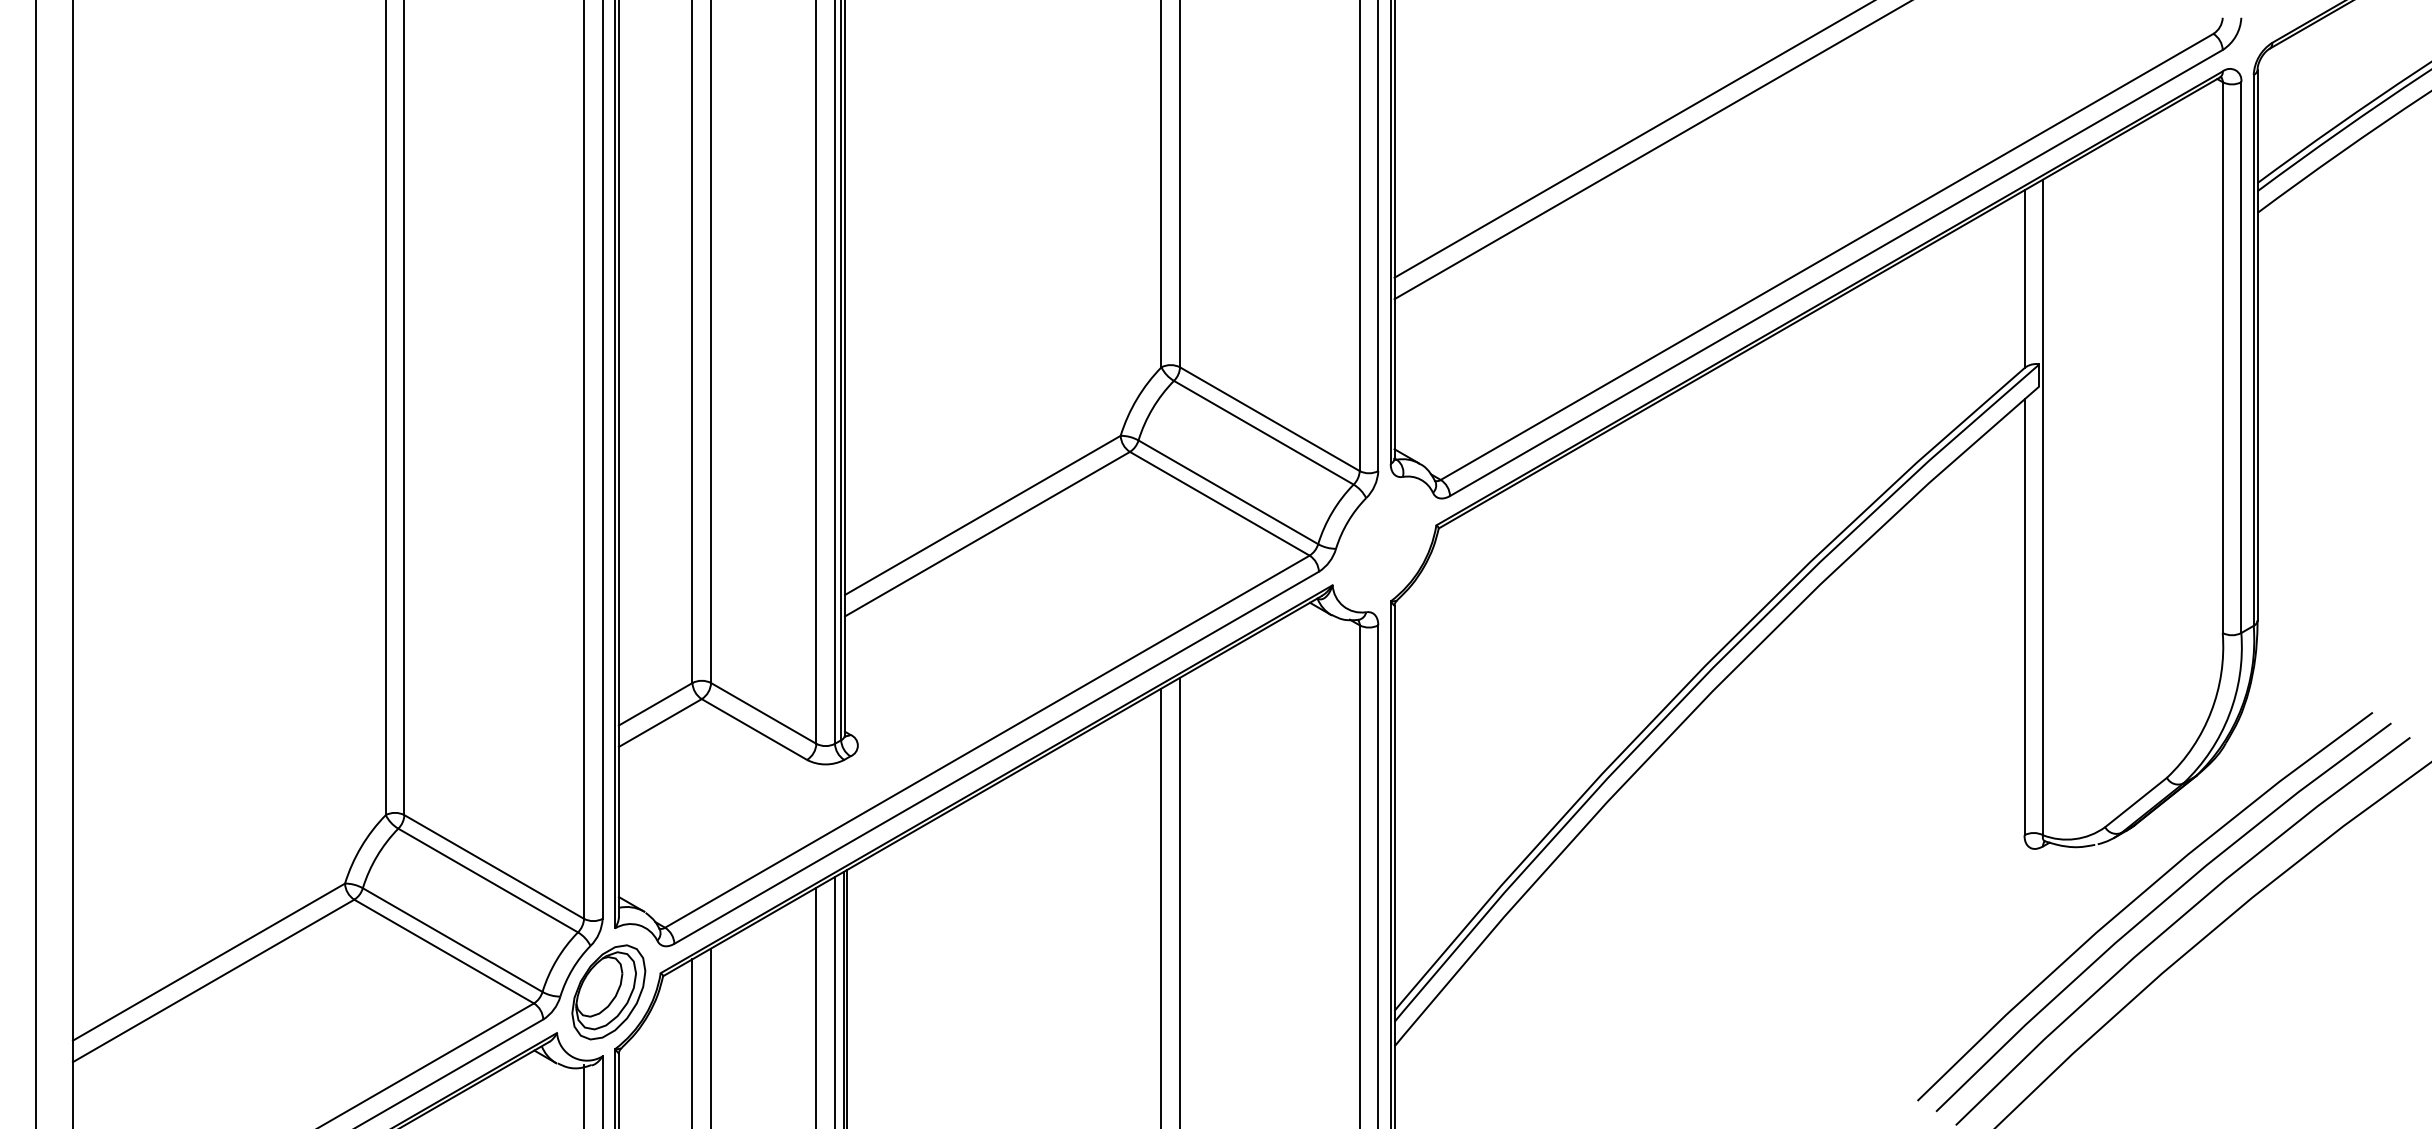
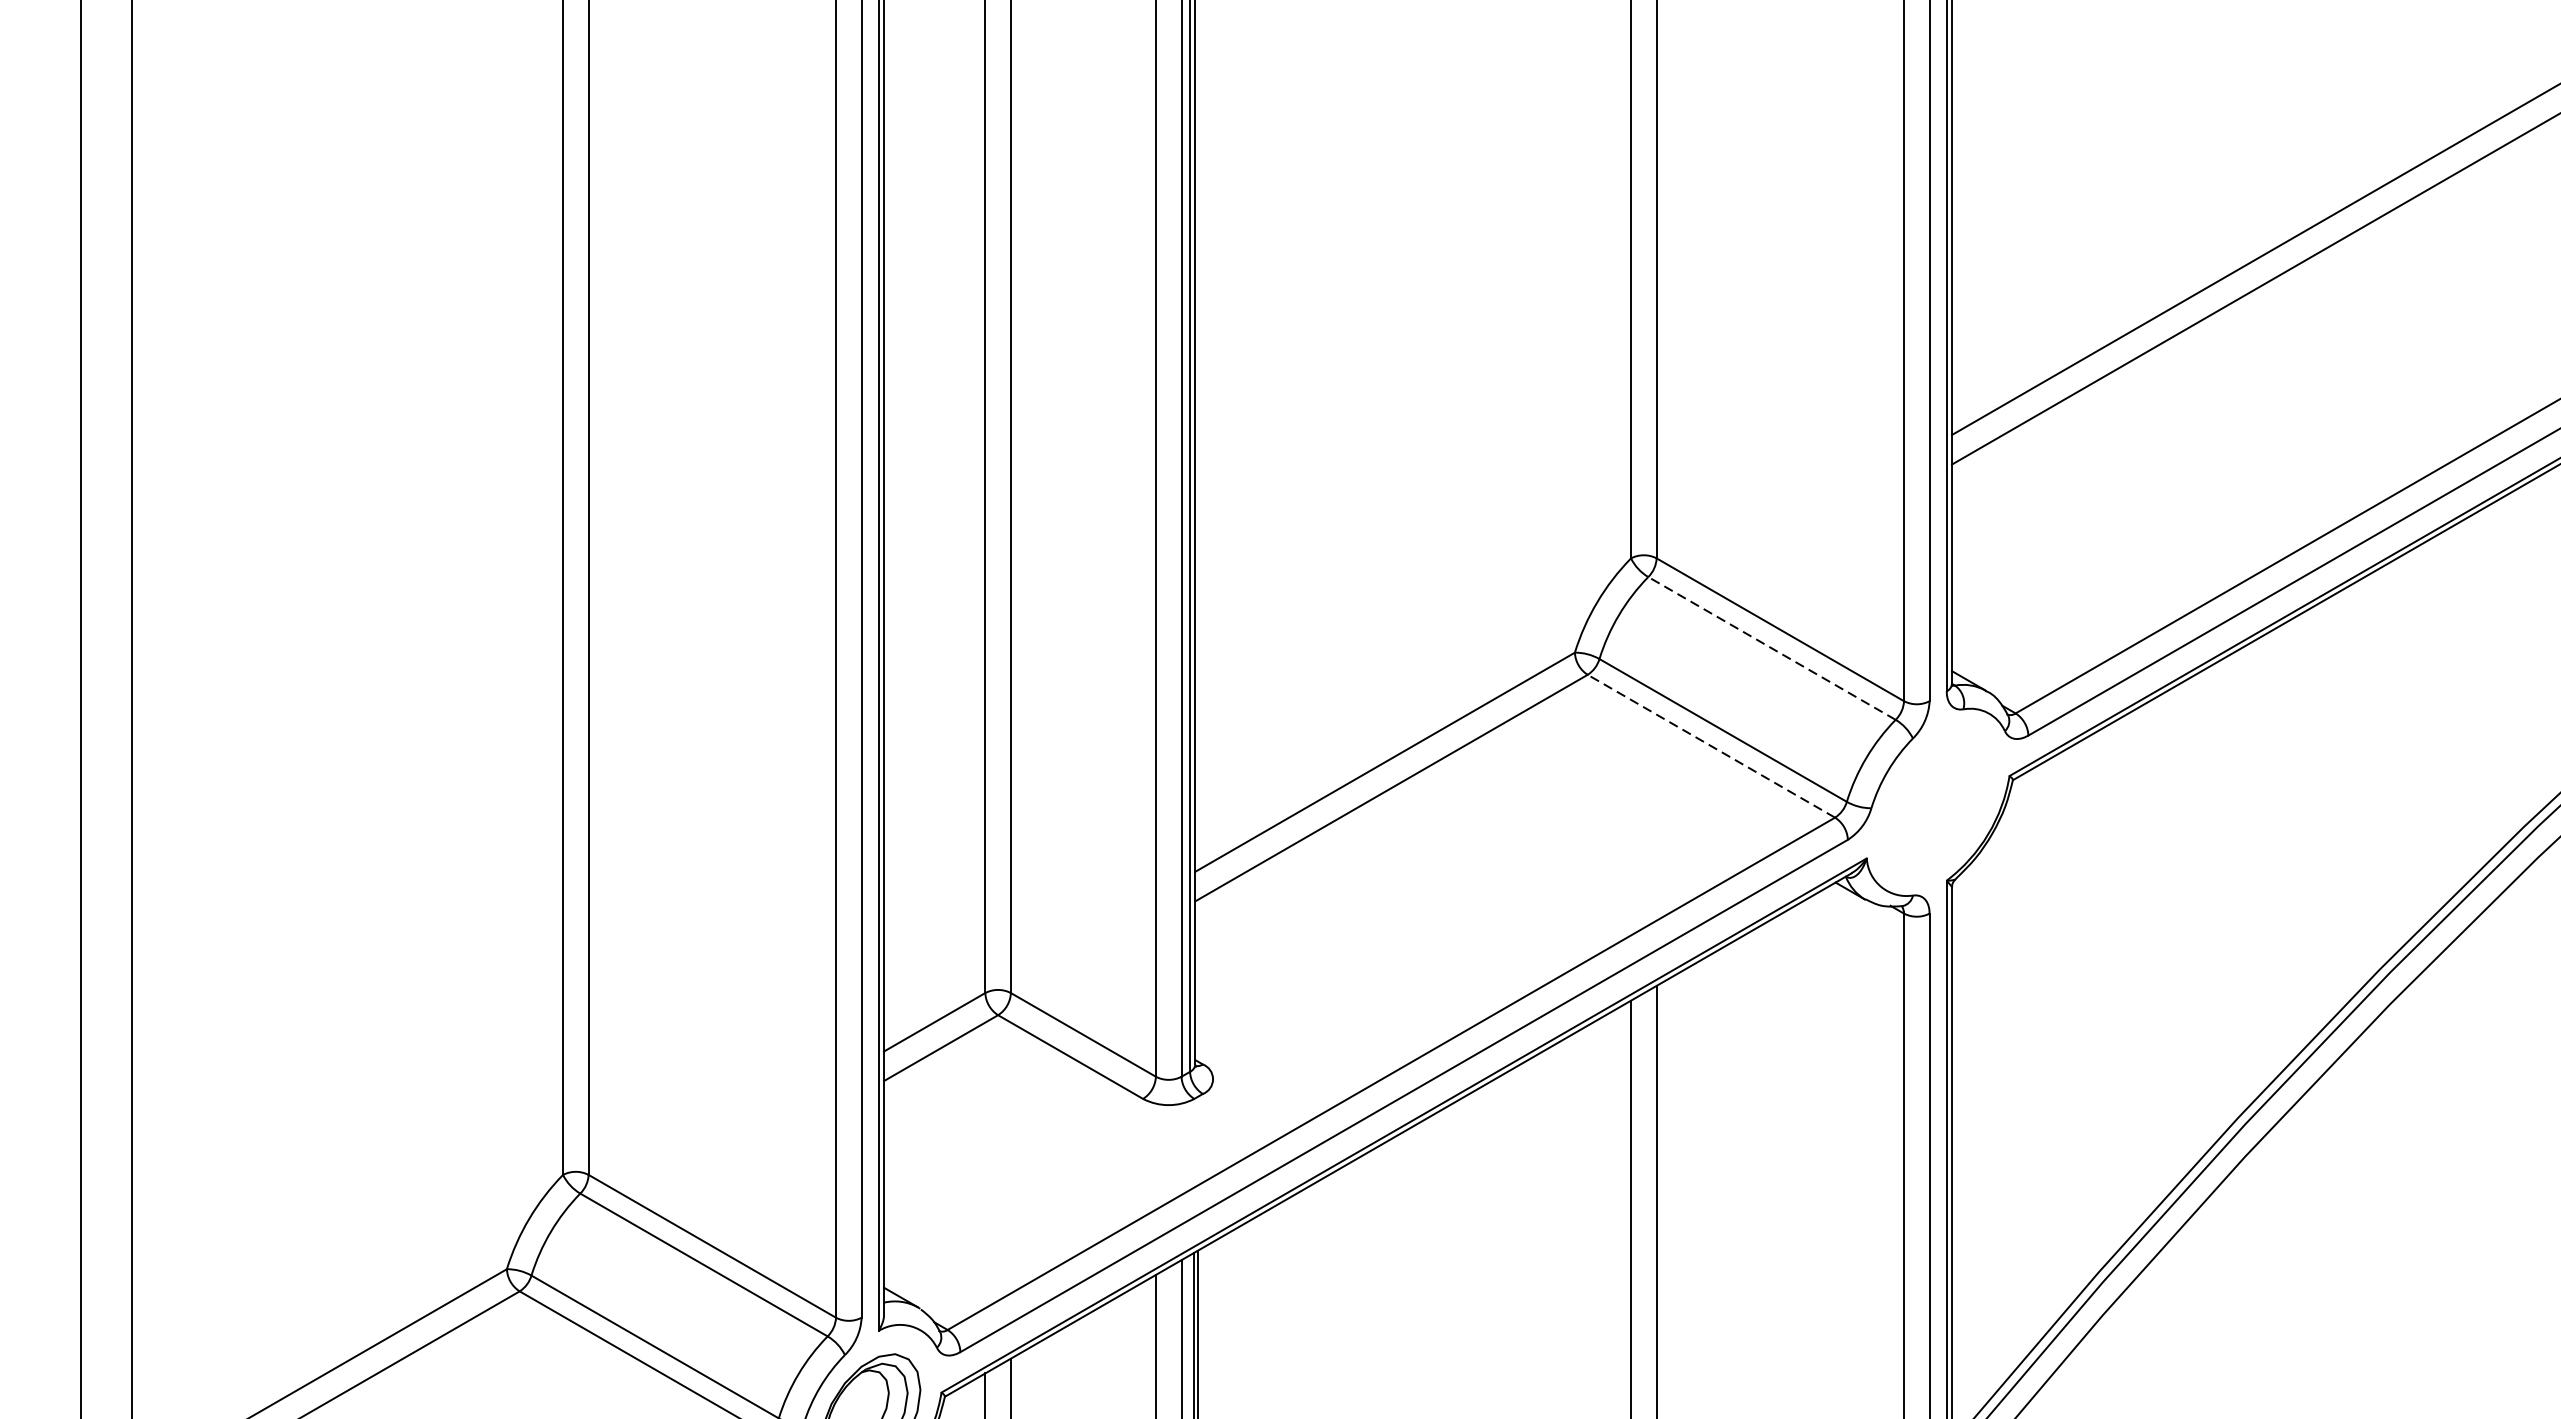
line: (1263, 432) -> (1771, 648), solid -> dashed
line: (1219, 503) -> (1710, 745), solid -> dashed

